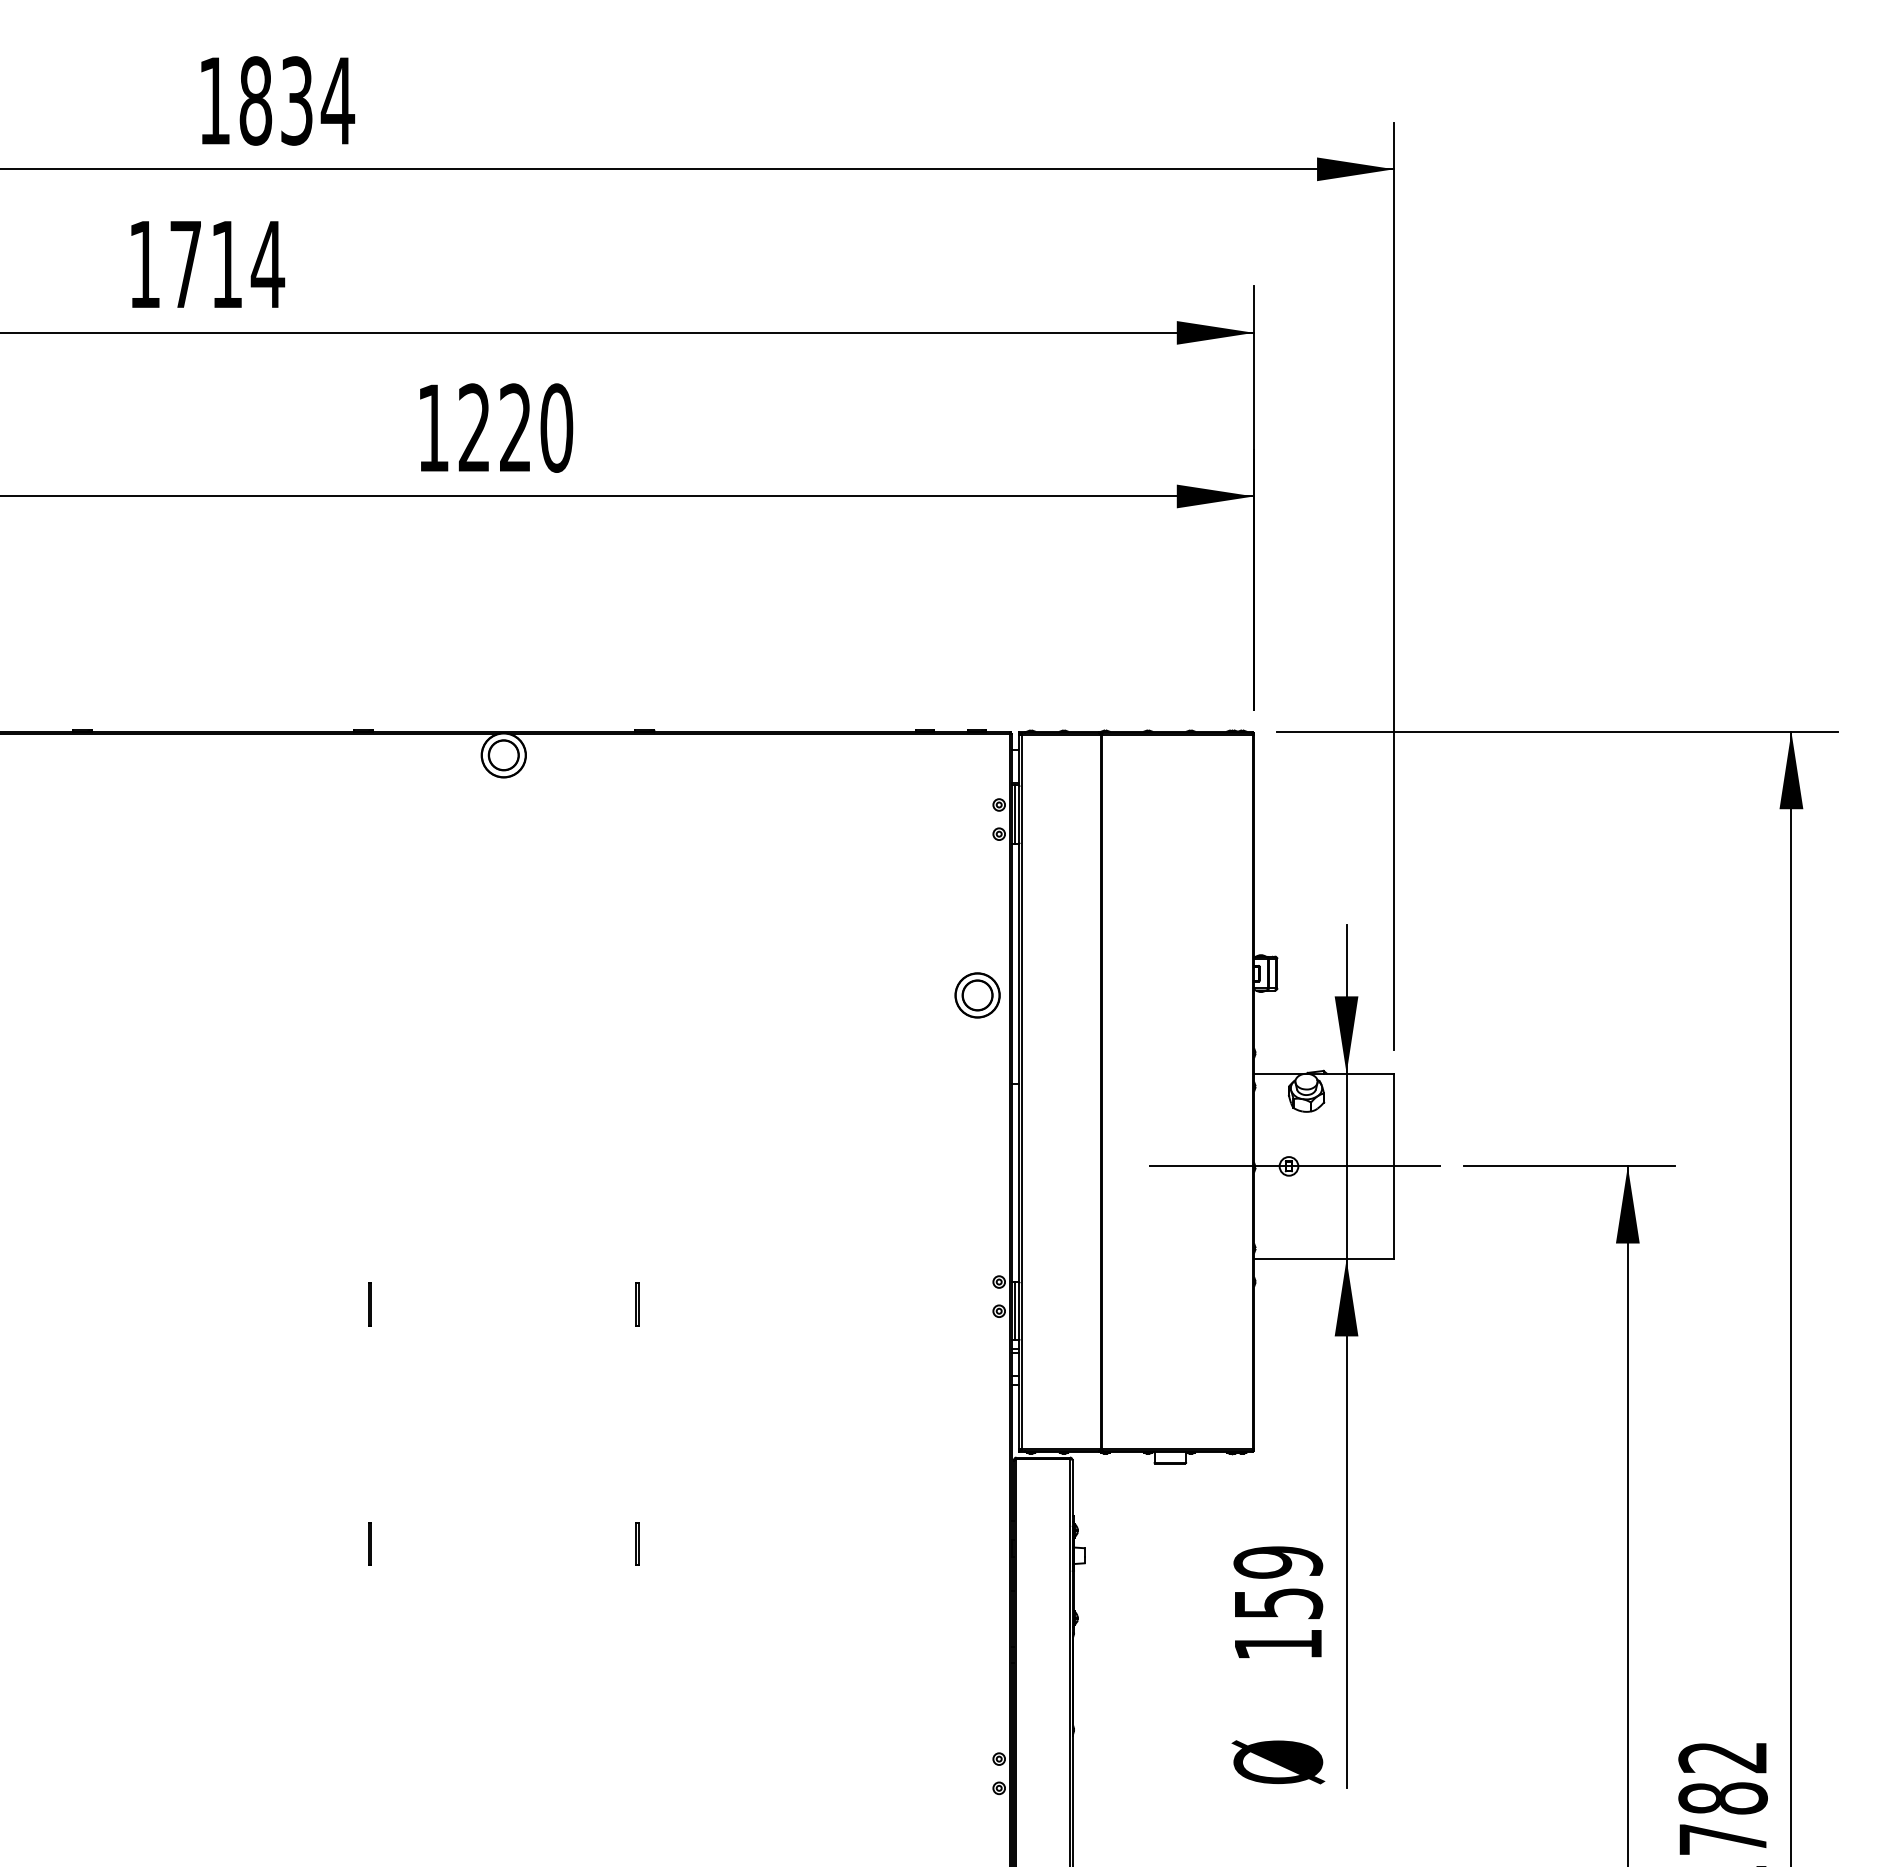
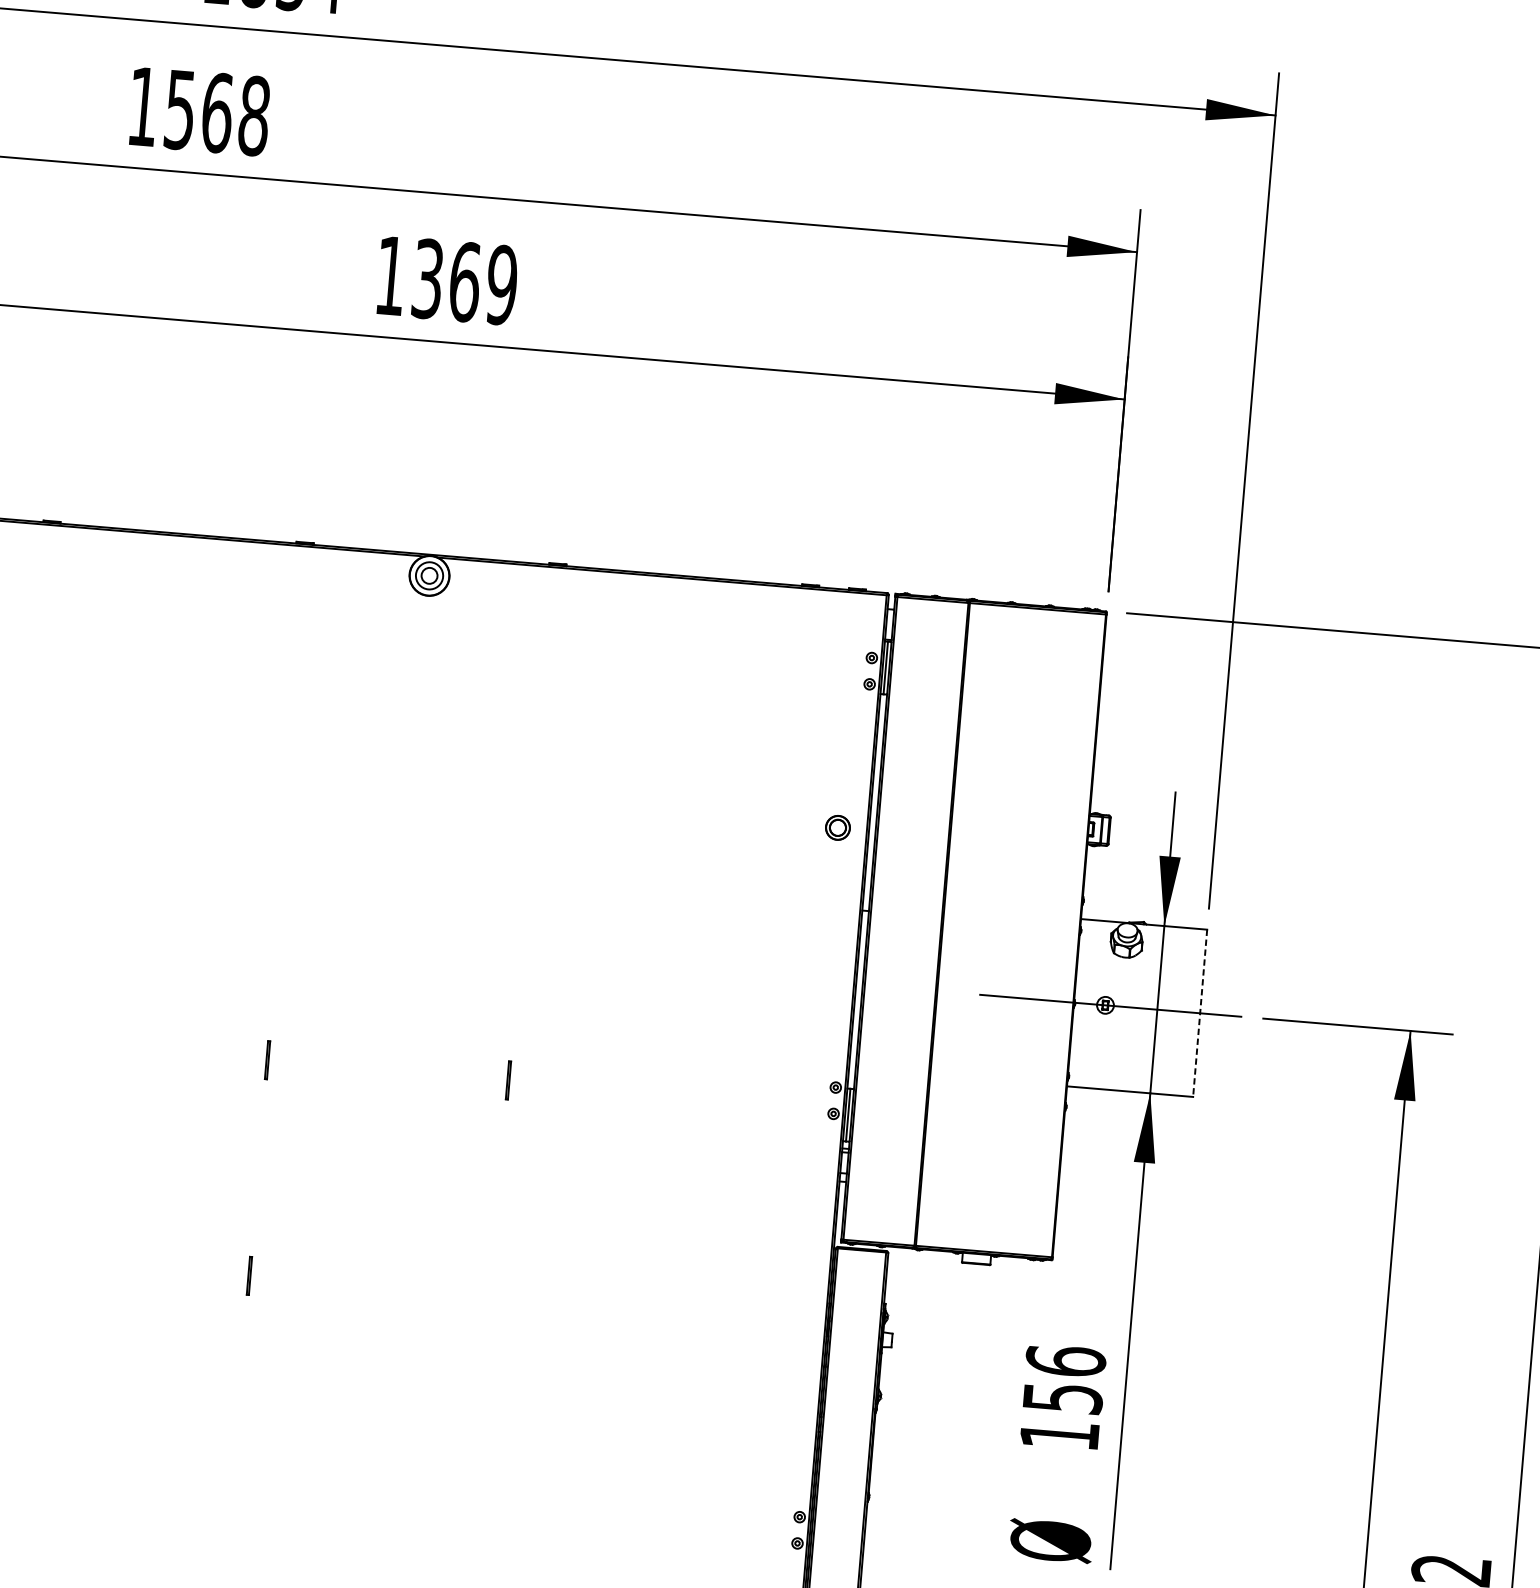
text: (227, 264) -> (217, 112), 1714 -> 1568
text: (515, 427) -> (464, 281), 1220 -> 1369
circle: (503, 755) -> (429, 575), size x0.6
part: (977, 995) -> (837, 827), size x0.6
line: (1394, 1166) -> (1200, 1013), solid -> dashed
line: (636, 1543) -> (489, 1295), removed
text: (1278, 1562) -> (1066, 1361), 159 -> 156

